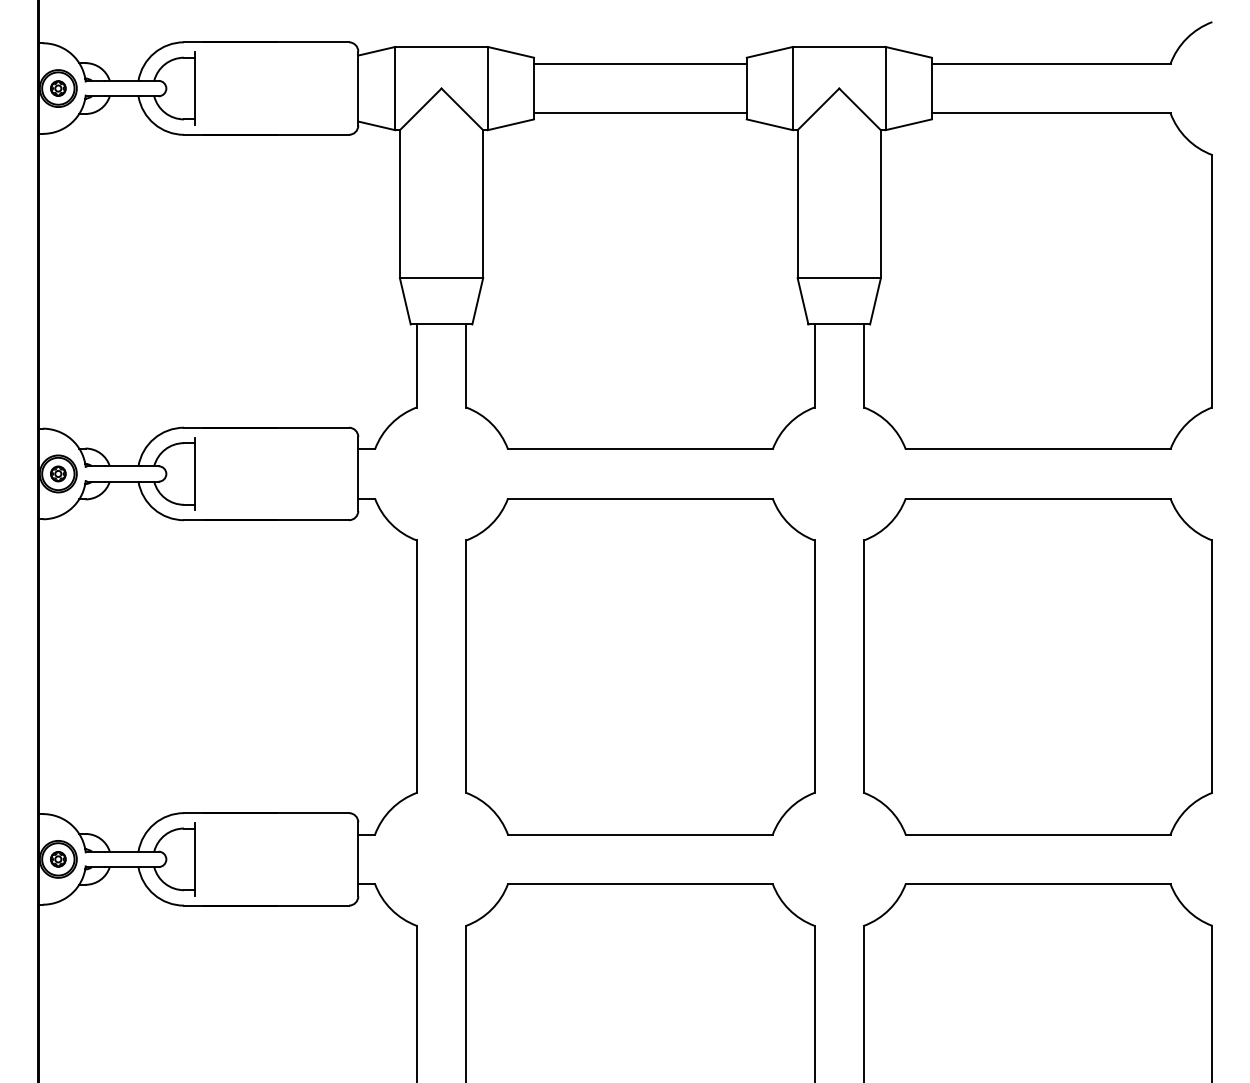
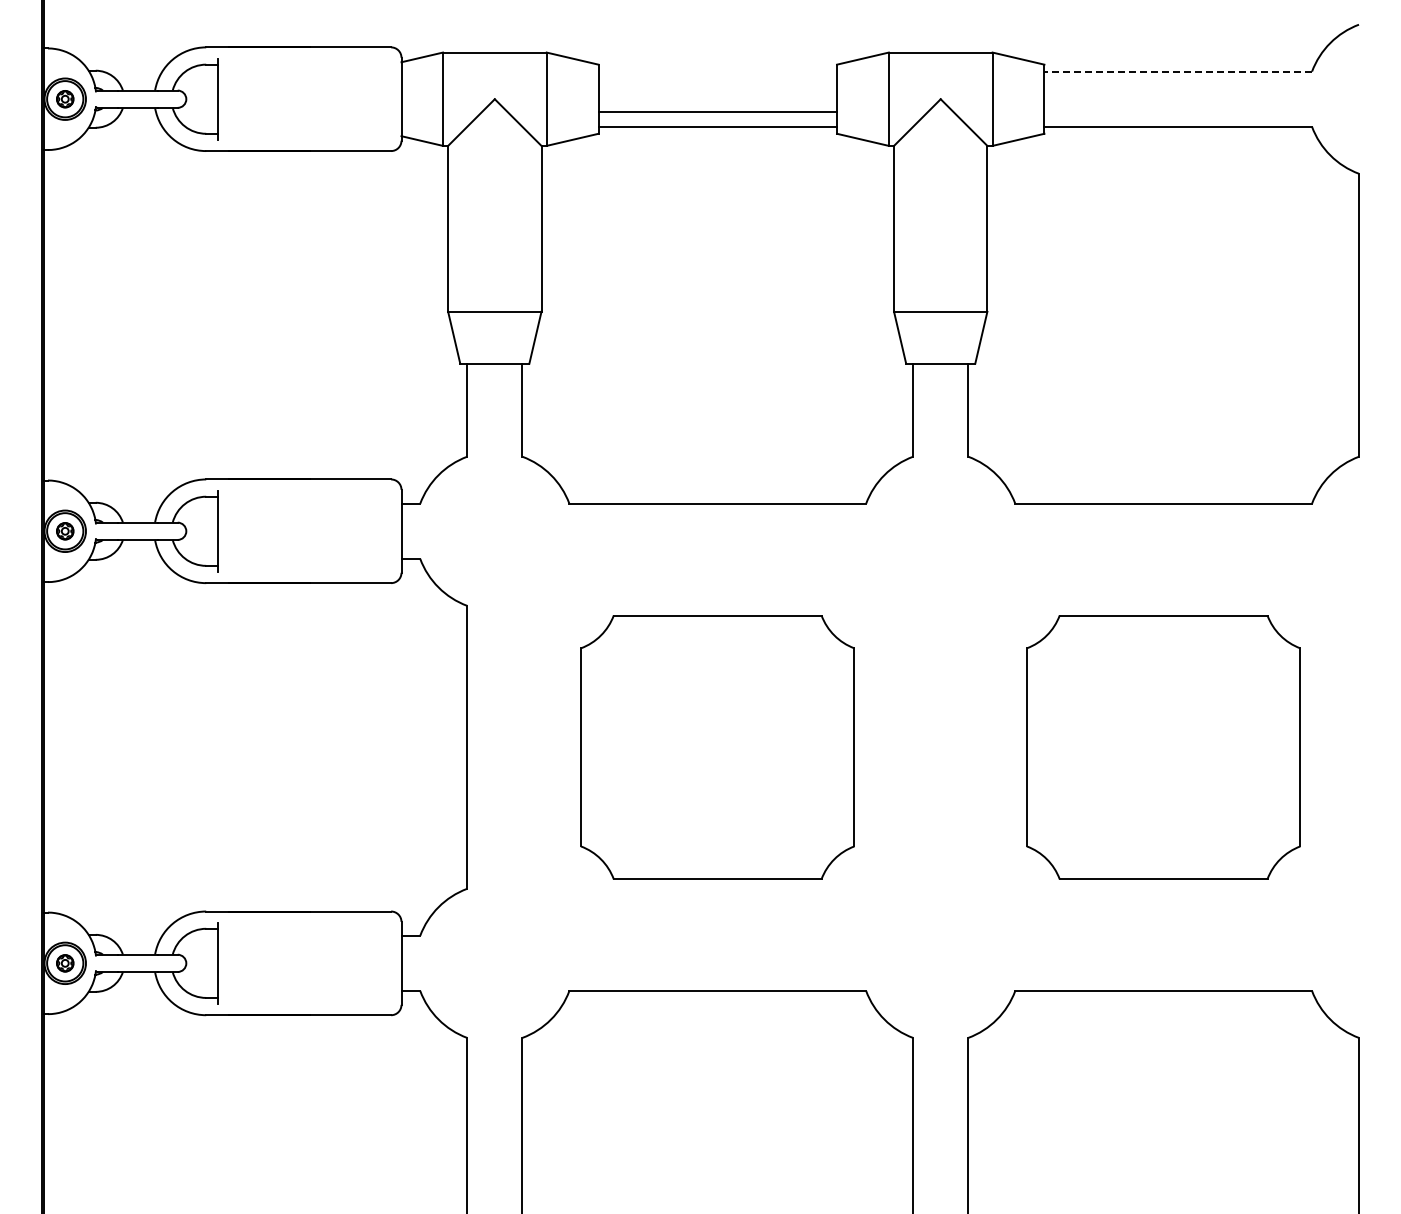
line: (640, 63) -> (717, 111), moved
line: (1051, 63) -> (1178, 71), solid -> dashed
part: (640, 666) -> (717, 747), size x0.7
part: (1037, 666) -> (1163, 747), size x0.7

